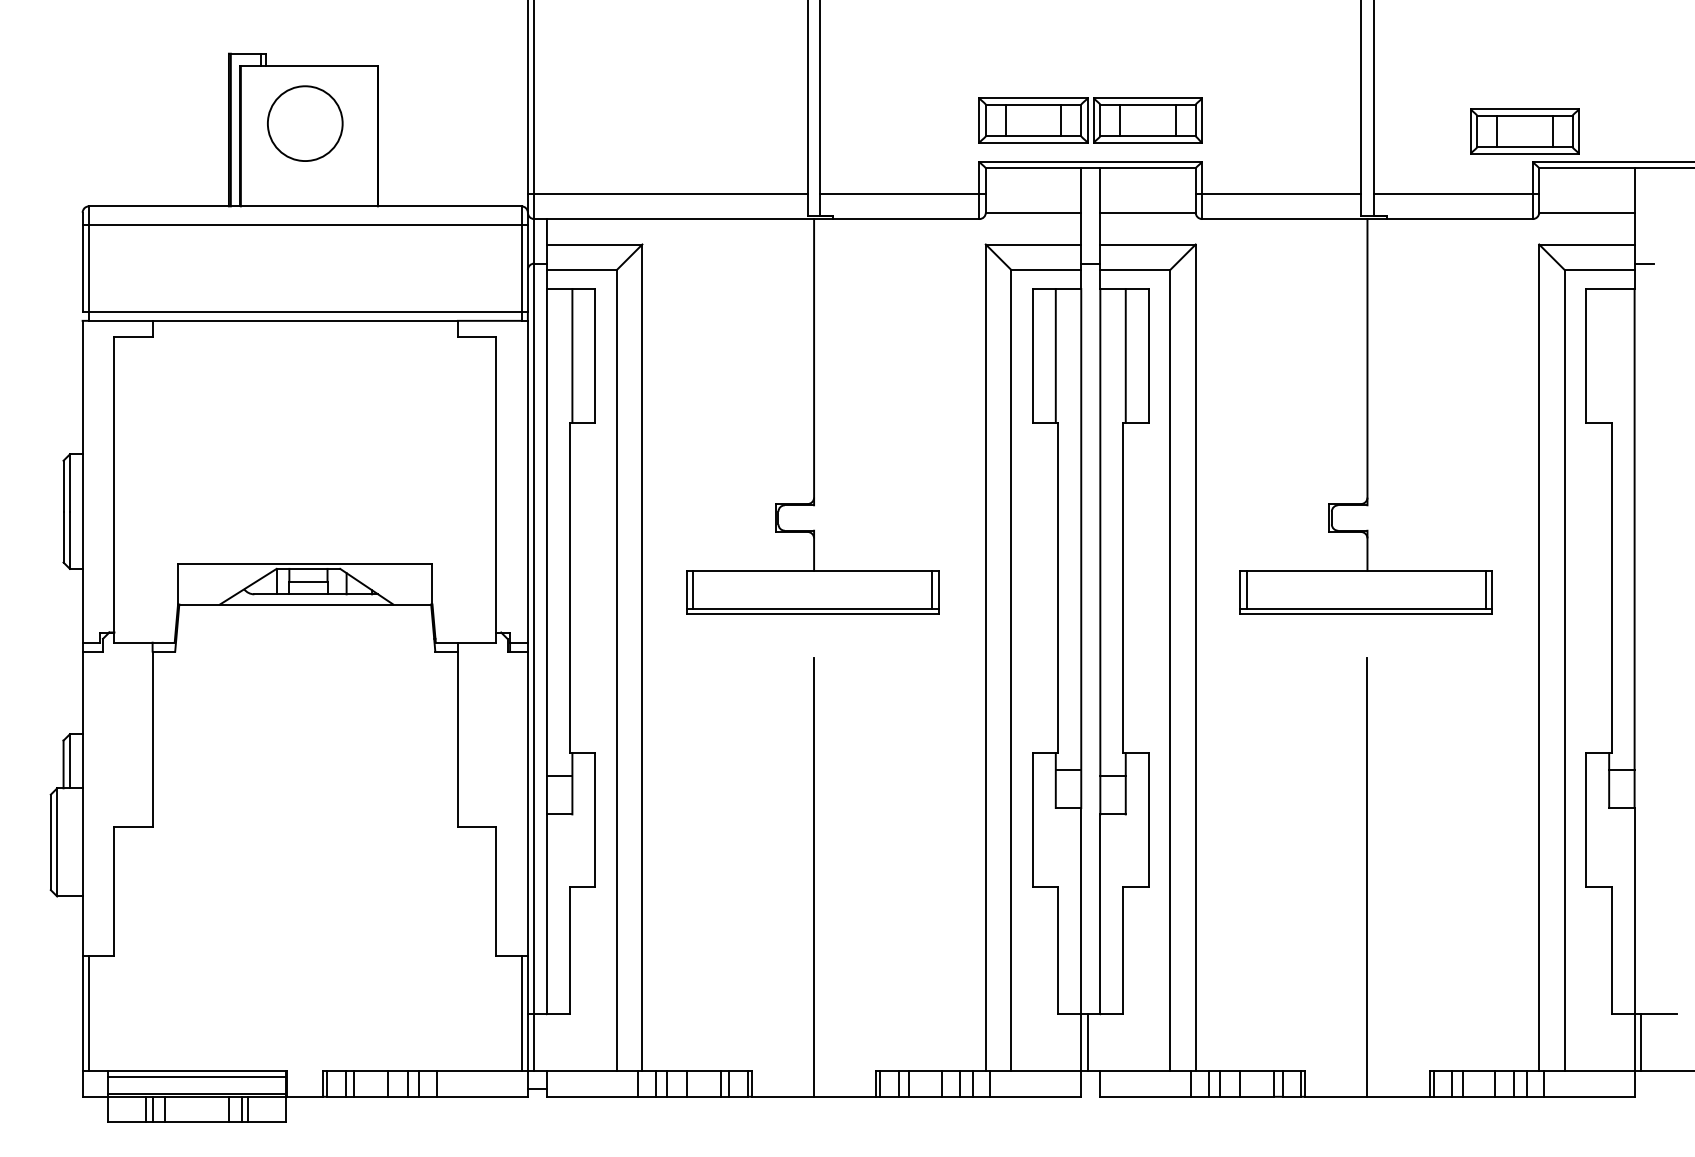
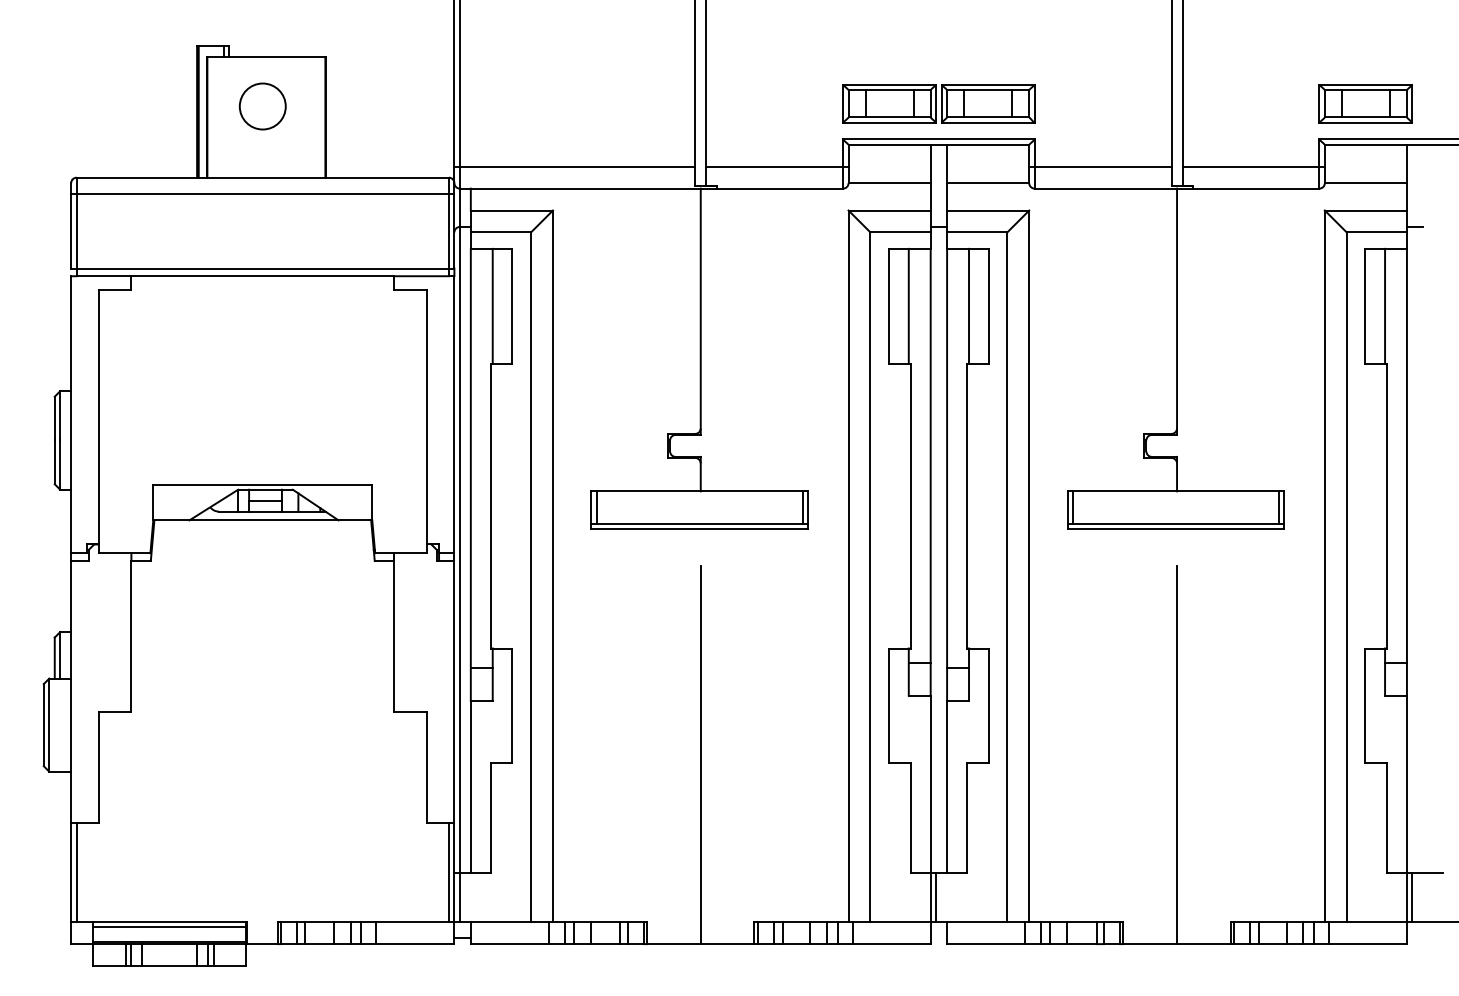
circle: (304, 123) -> (262, 106), size x0.71
part: (1524, 131) -> (1365, 103), moved
line: (1609, 355) -> (1385, 306), added

